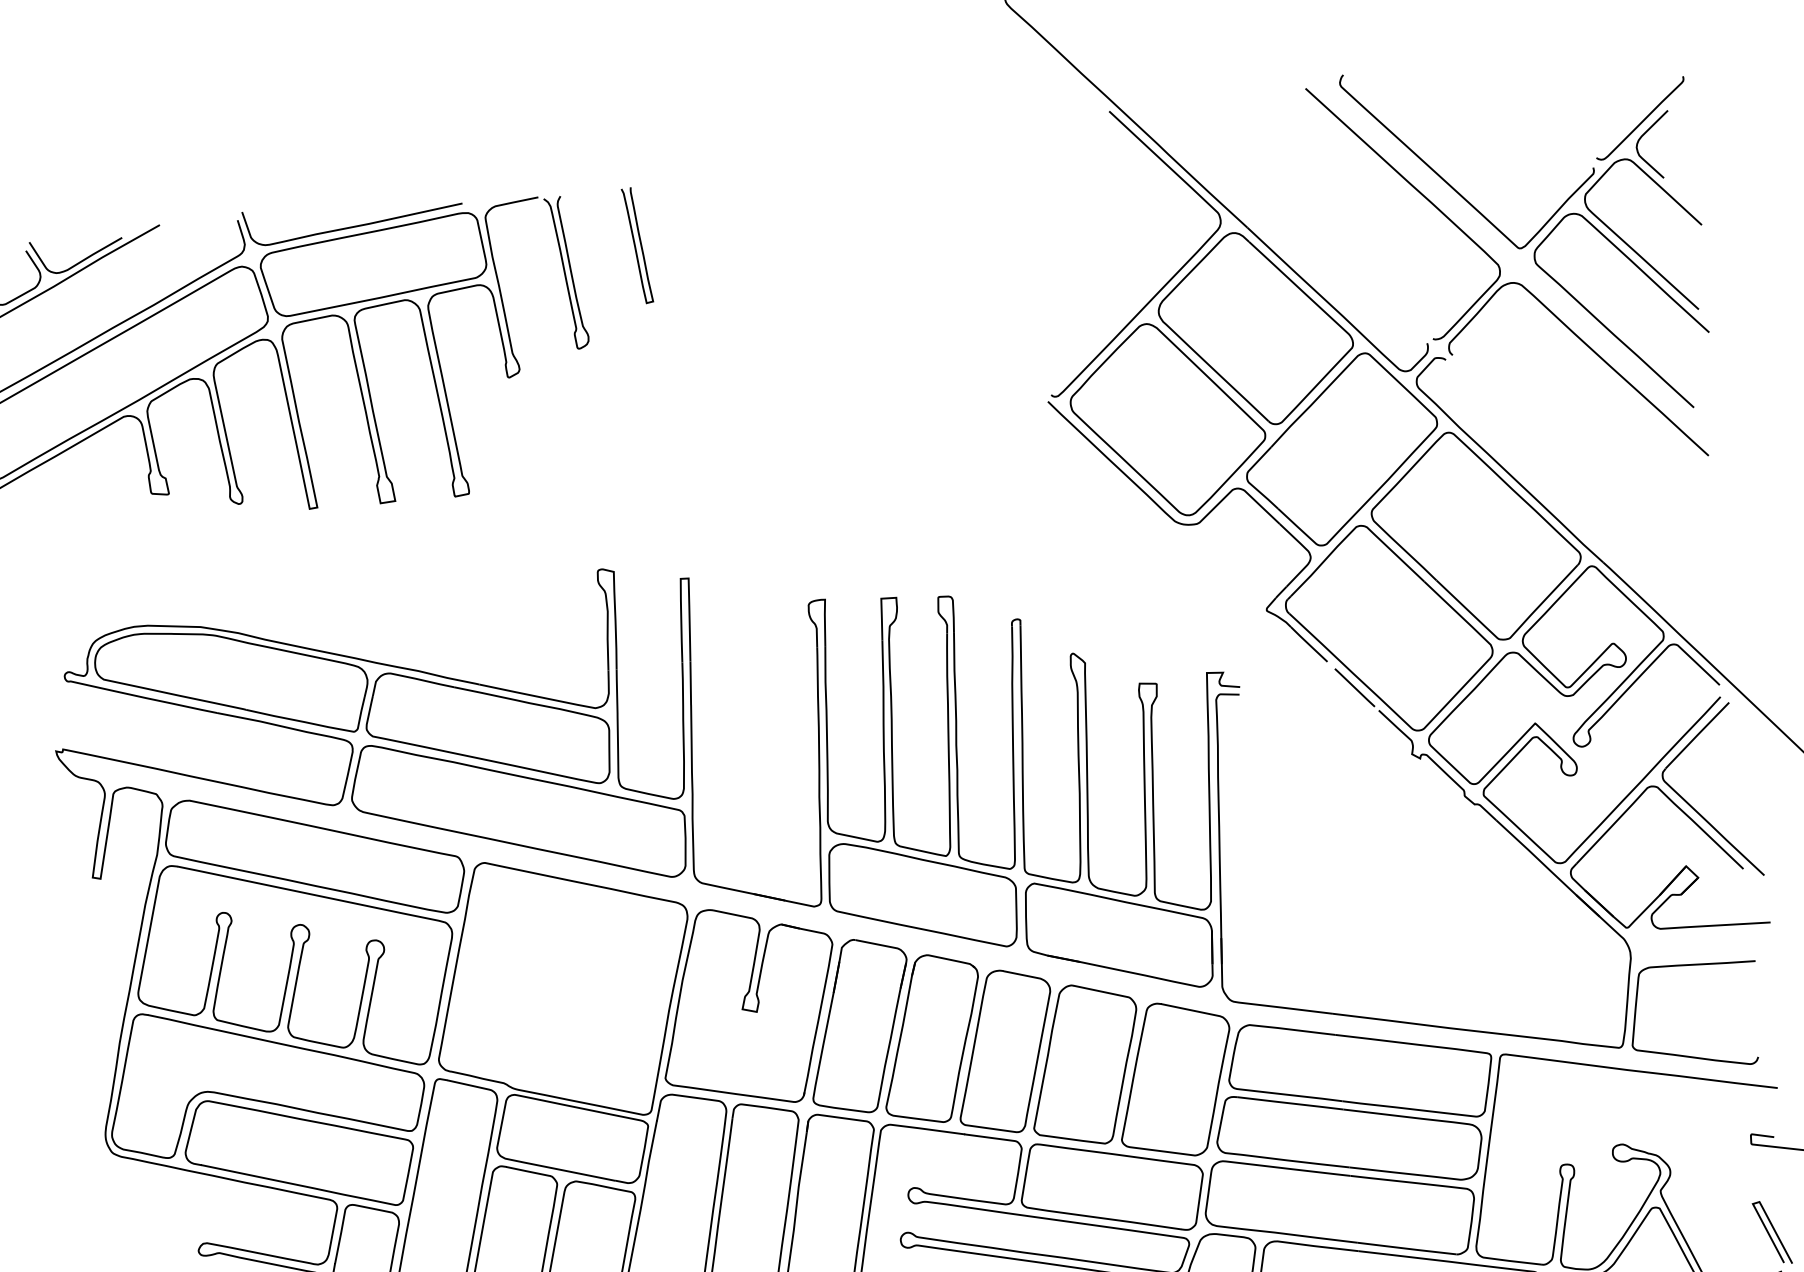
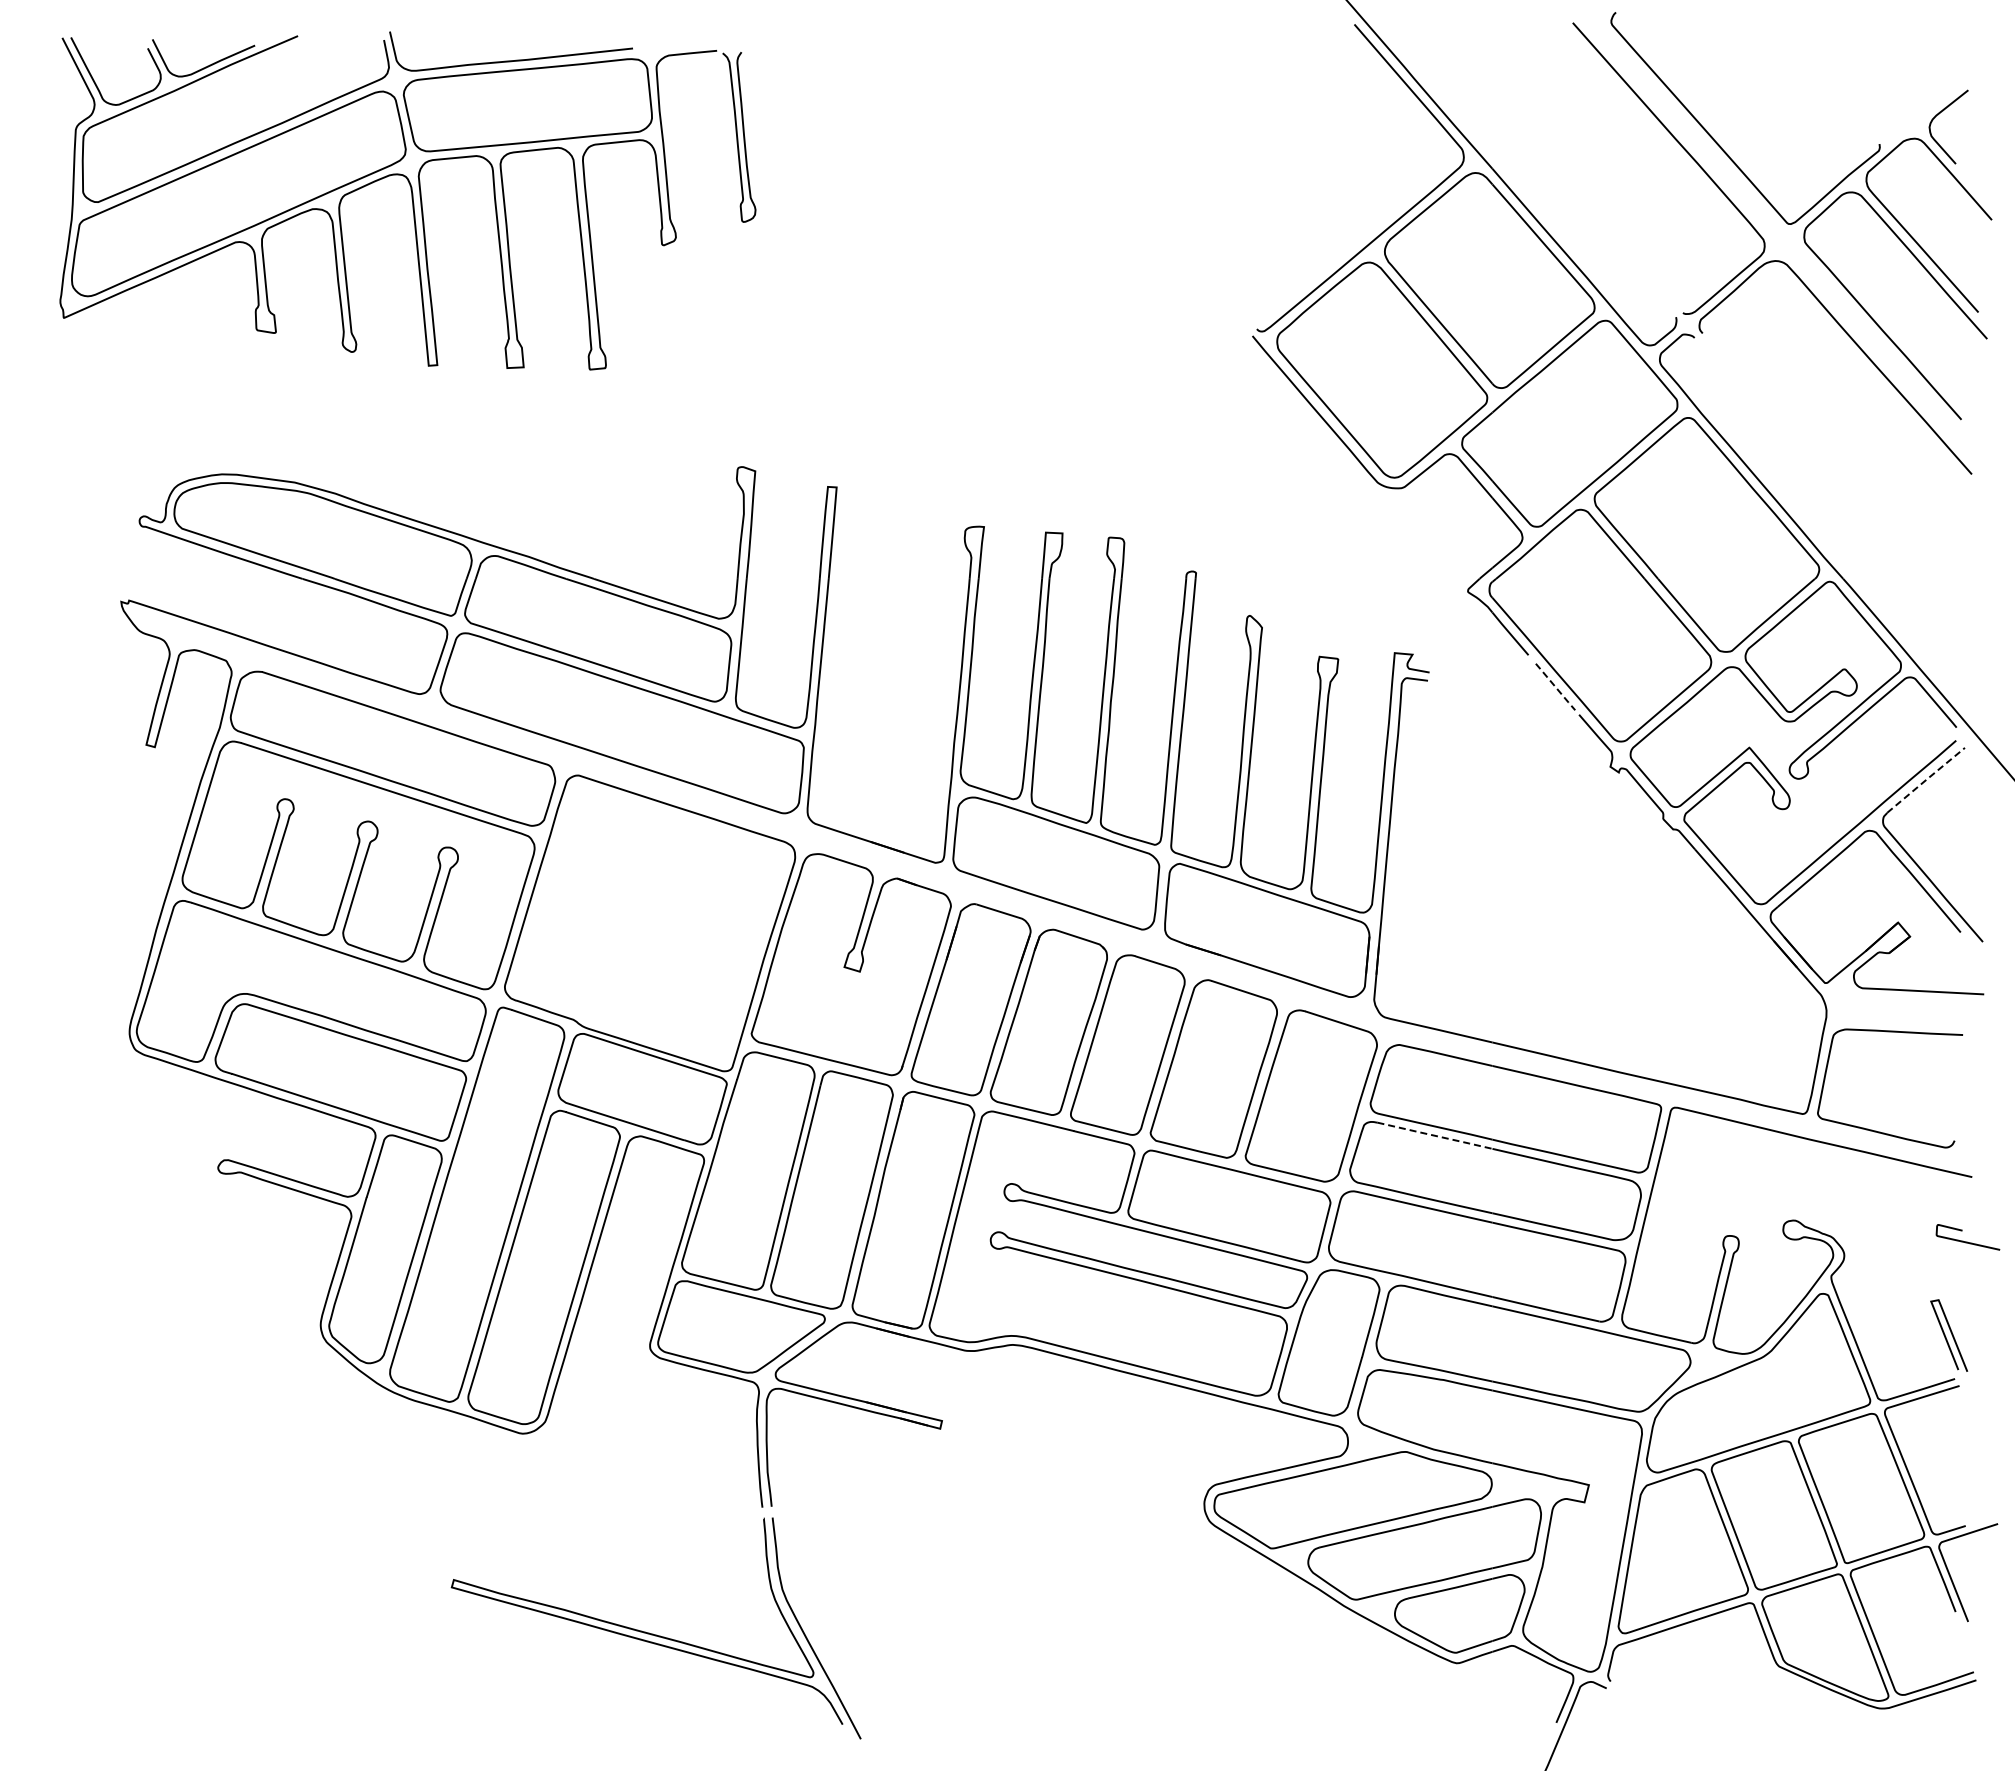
curve: (1642, 119) -> (1939, 97), removed
curve: (635, 245) -> (818, 115), removed
line: (1354, 688) -> (1555, 687), solid -> dashed
line: (1697, 734) -> (1926, 779), solid -> dashed
line: (1289, 1103) -> (1434, 1135), solid -> dashed

